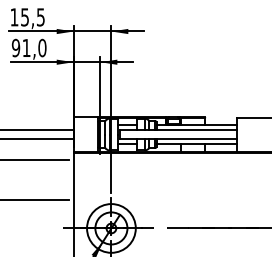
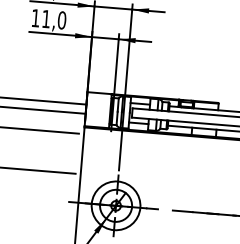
text: (15, 47) -> (35, 17), 91,0 -> 11,0

